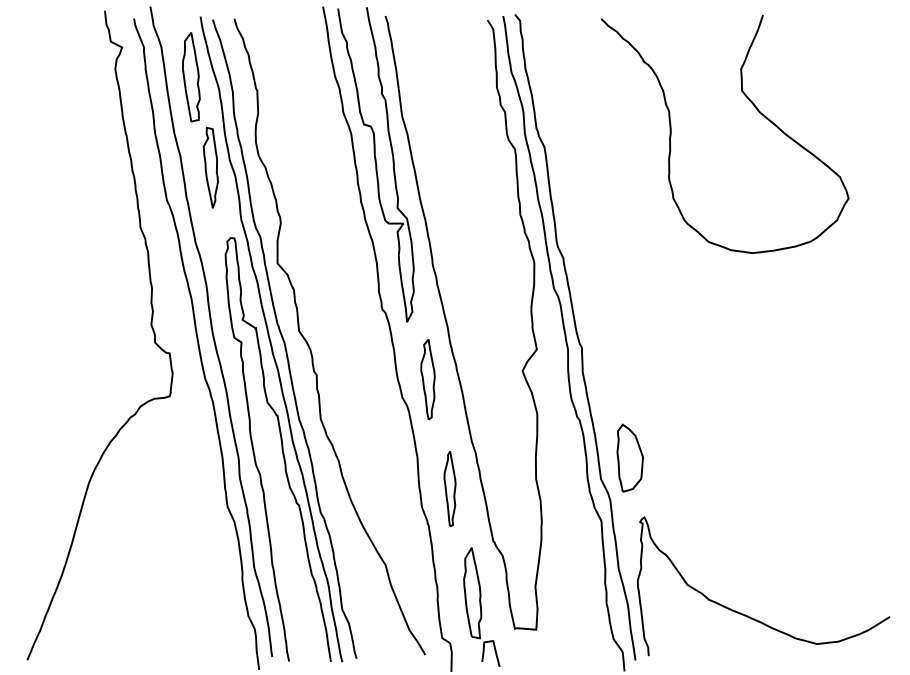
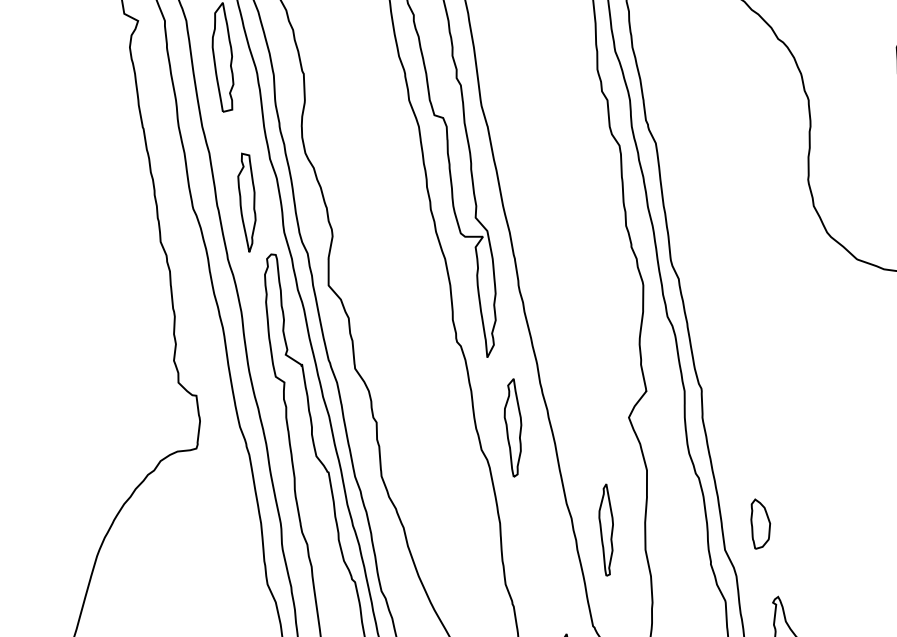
part: (210, 167) -> (246, 202), moved
part: (629, 457) -> (759, 523), size x0.6
part: (449, 488) -> (605, 529), moved

